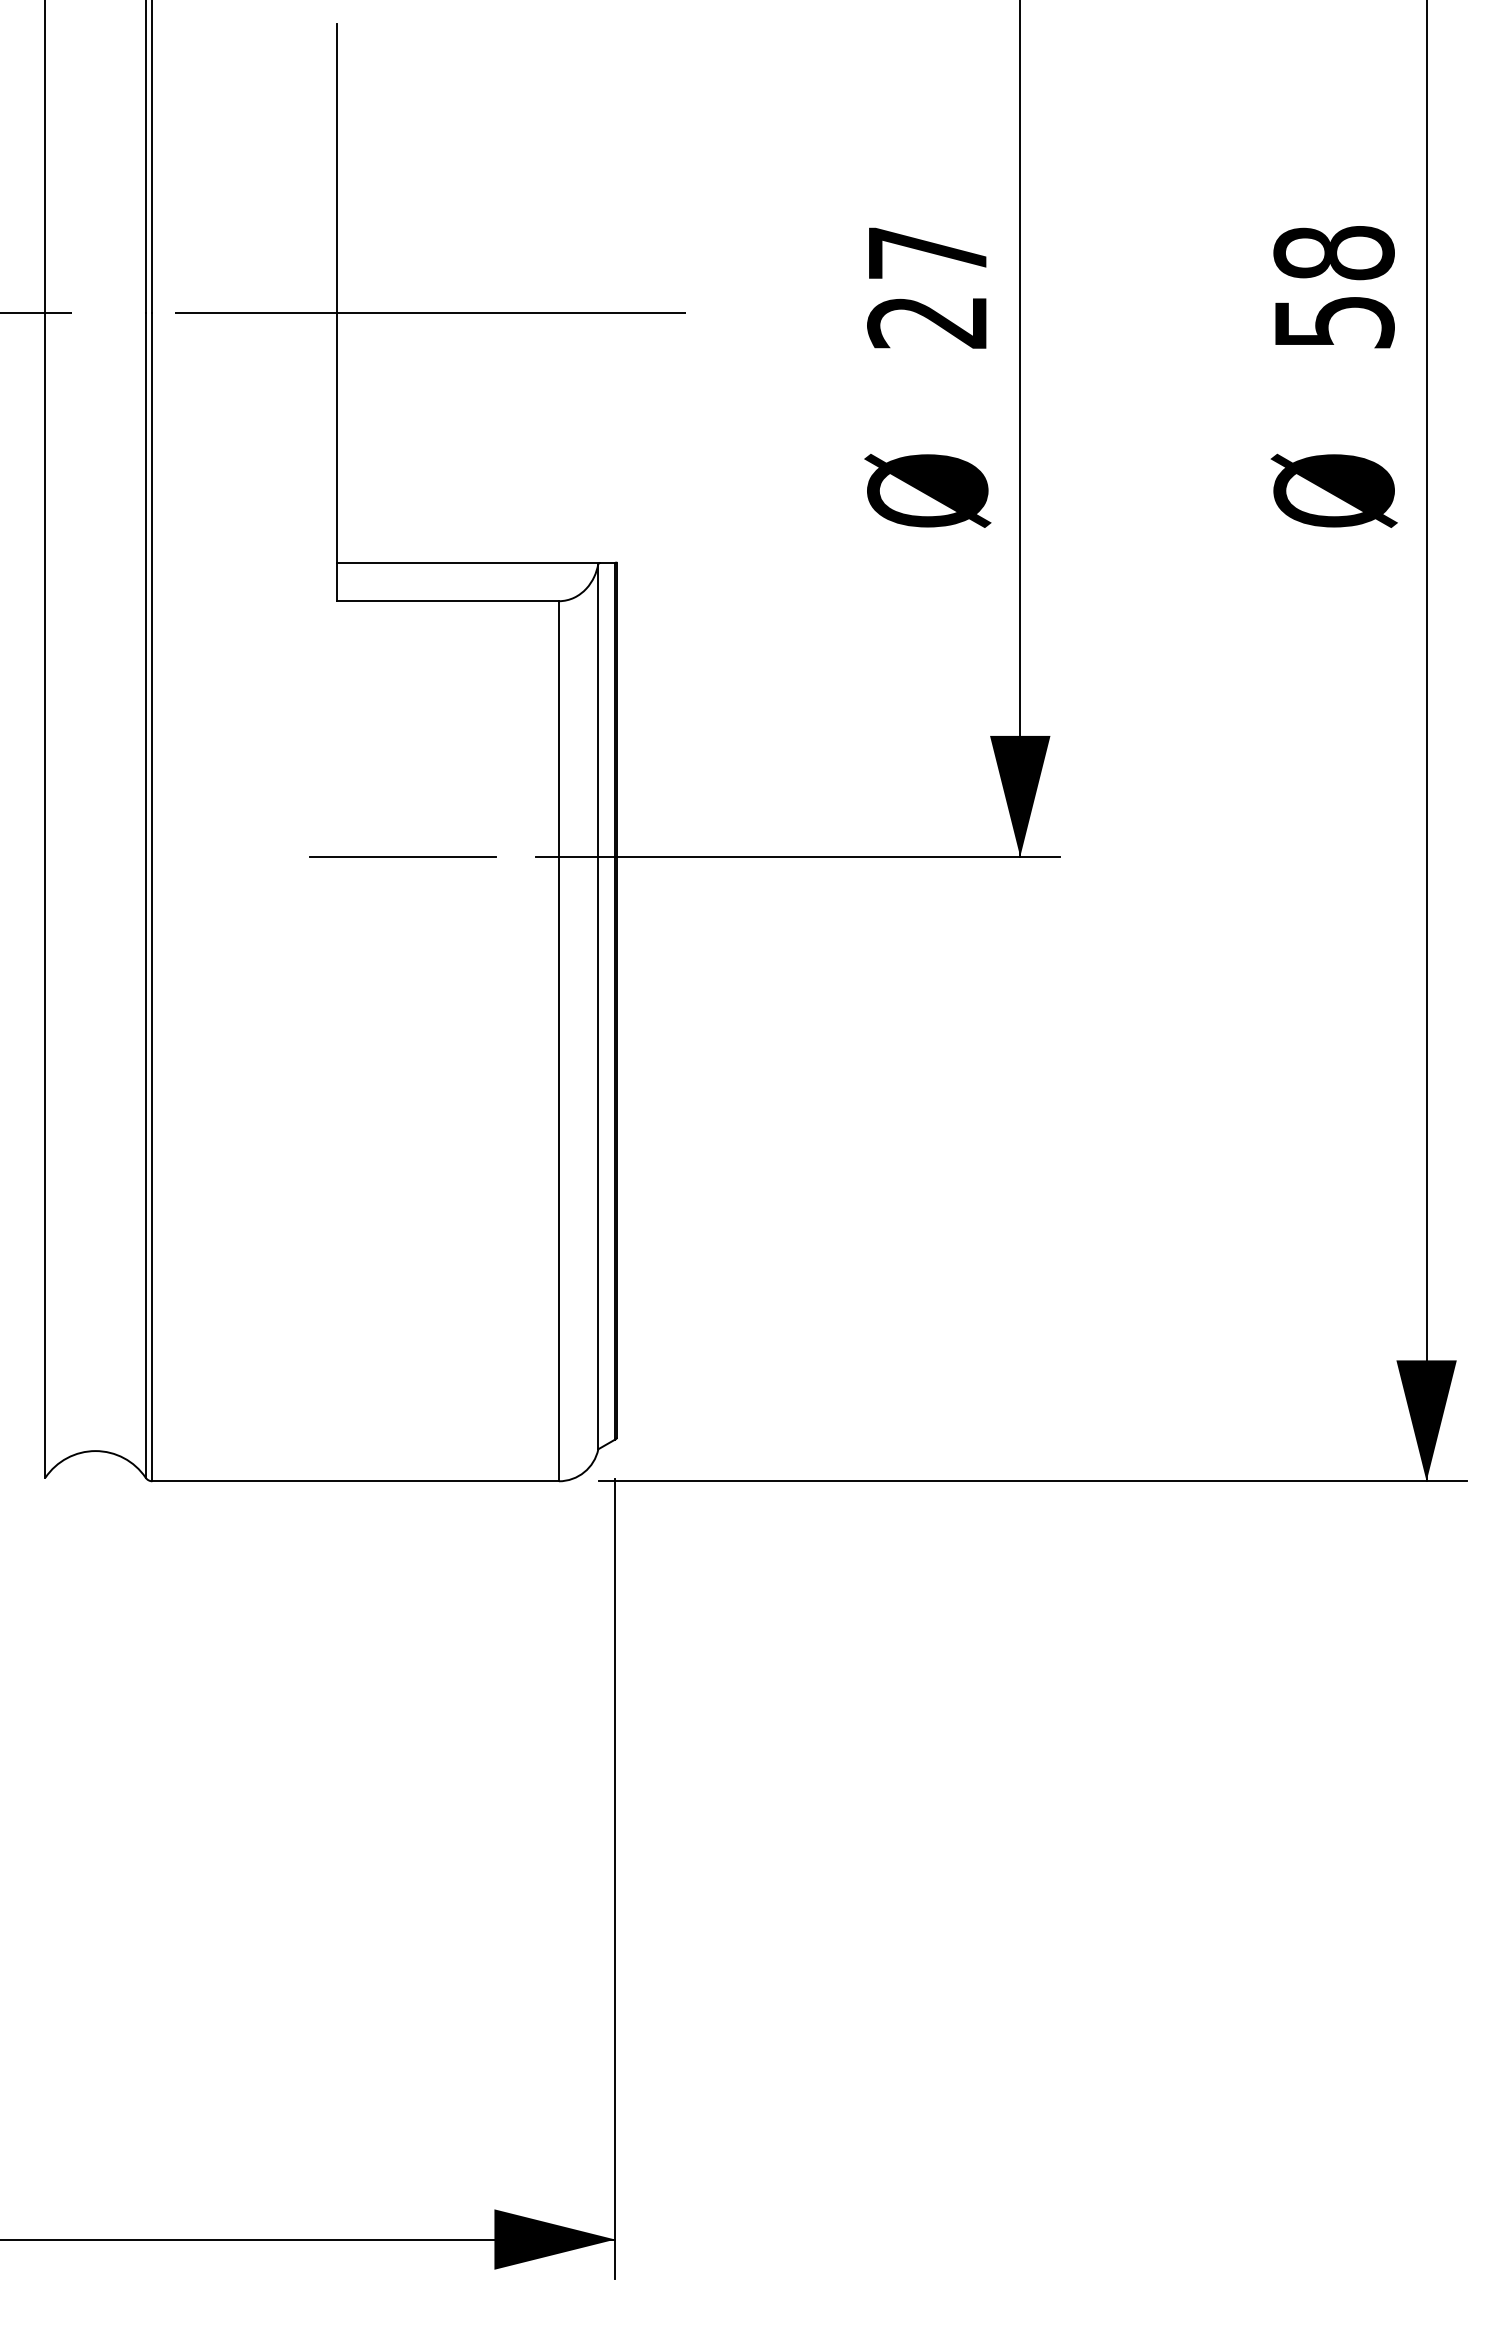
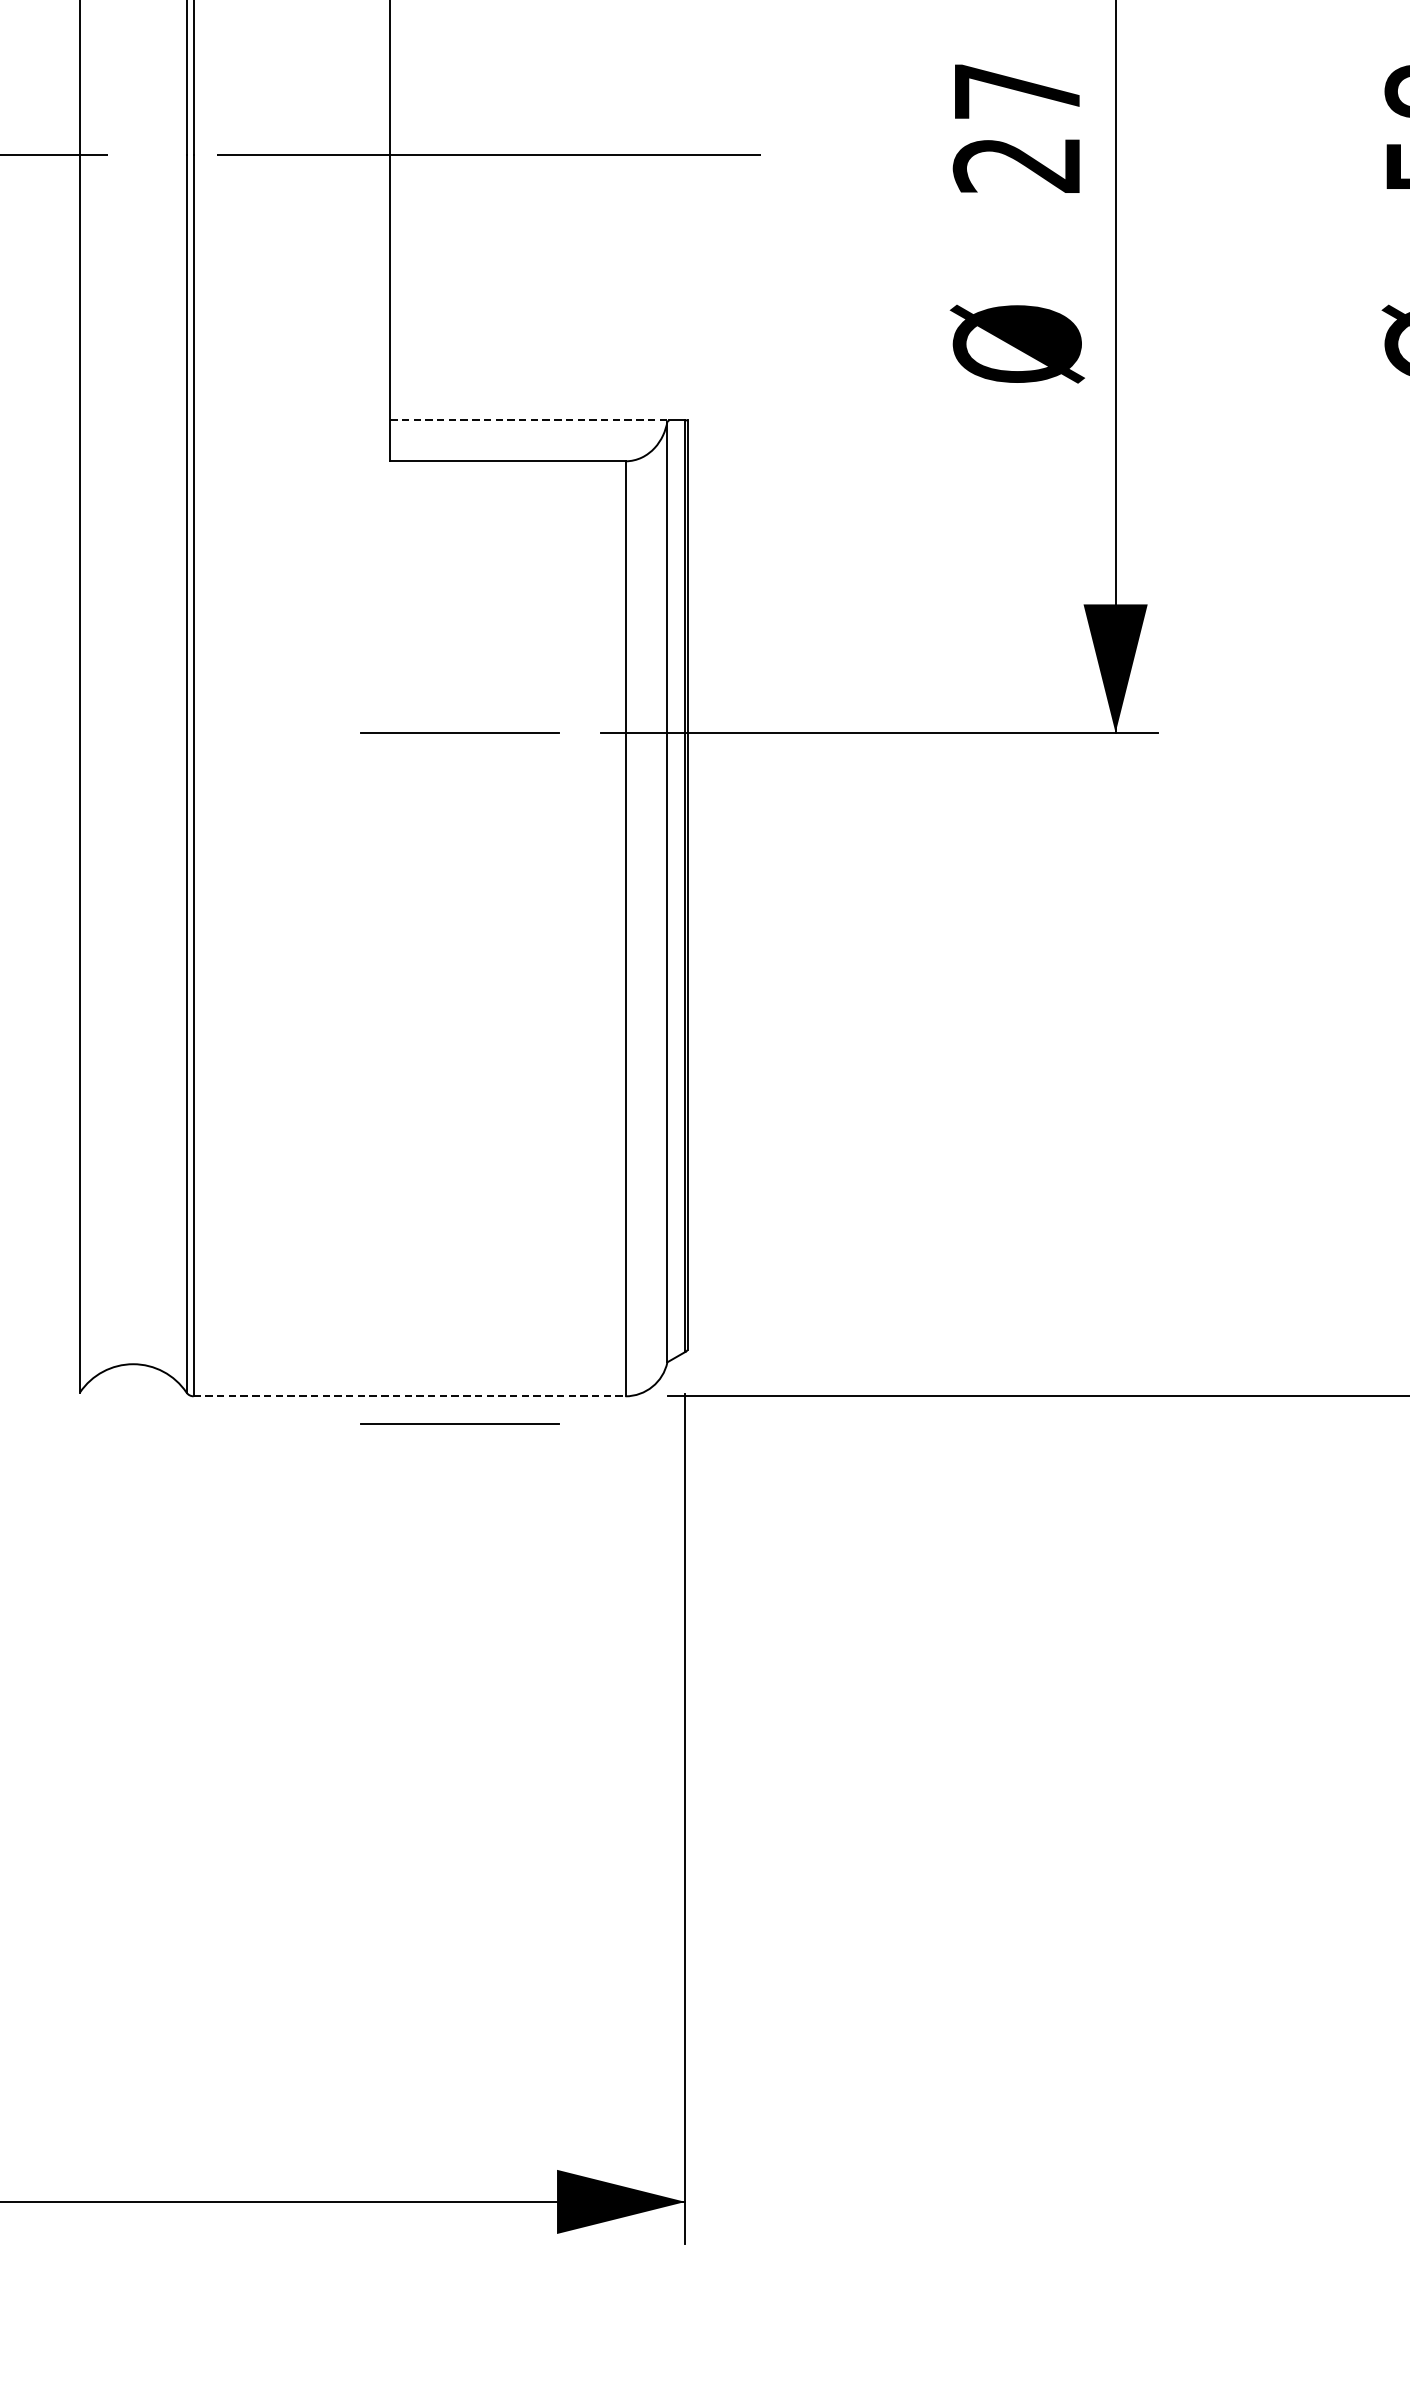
line: (469, 562) -> (530, 420), solid -> dashed
line: (356, 1481) -> (410, 1396), solid -> dashed
line: (402, 1507) -> (459, 1424), added

